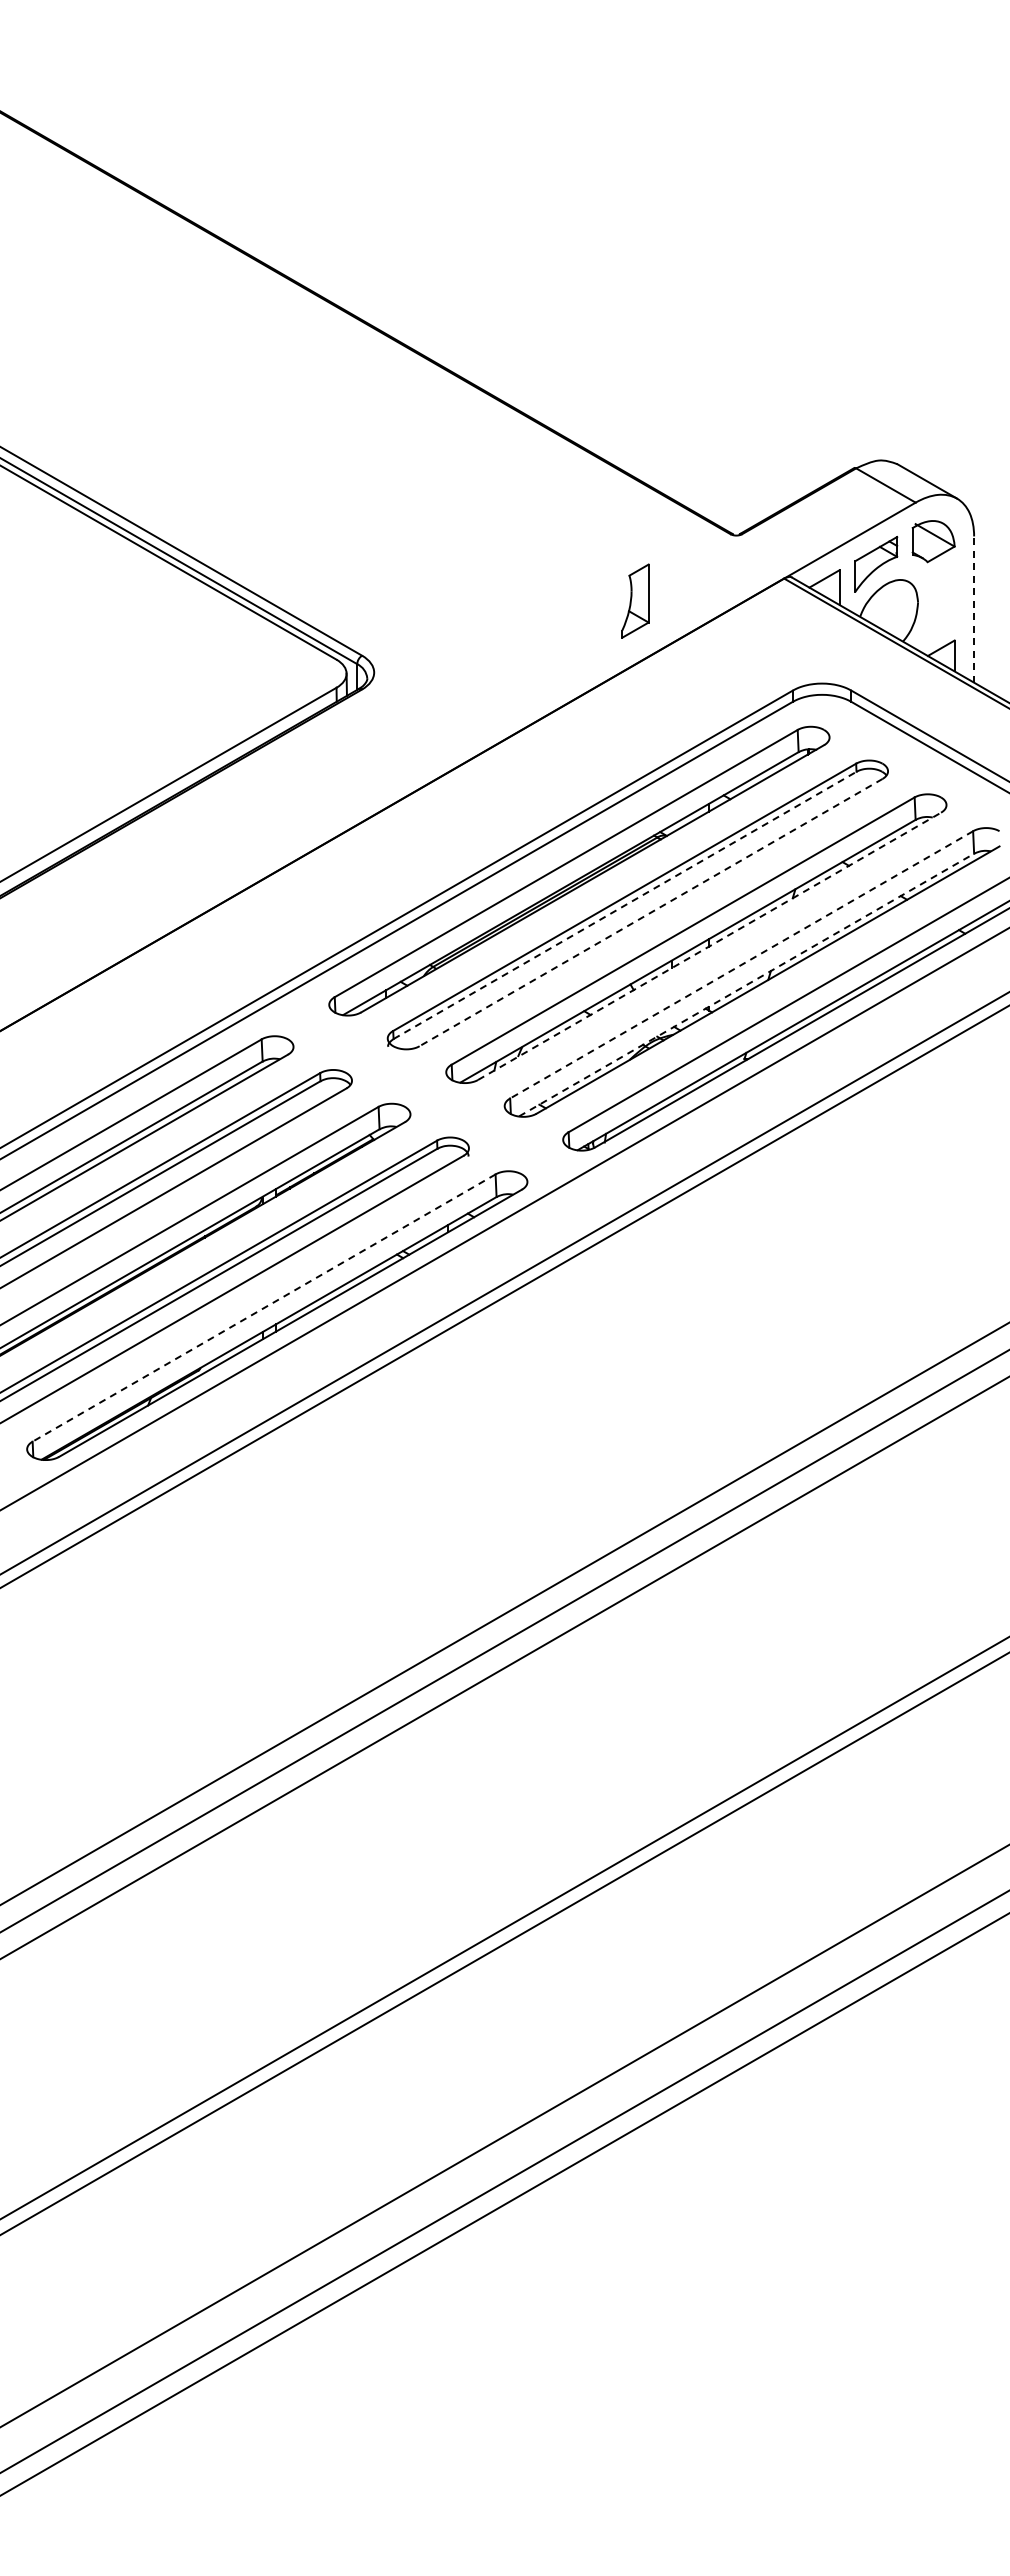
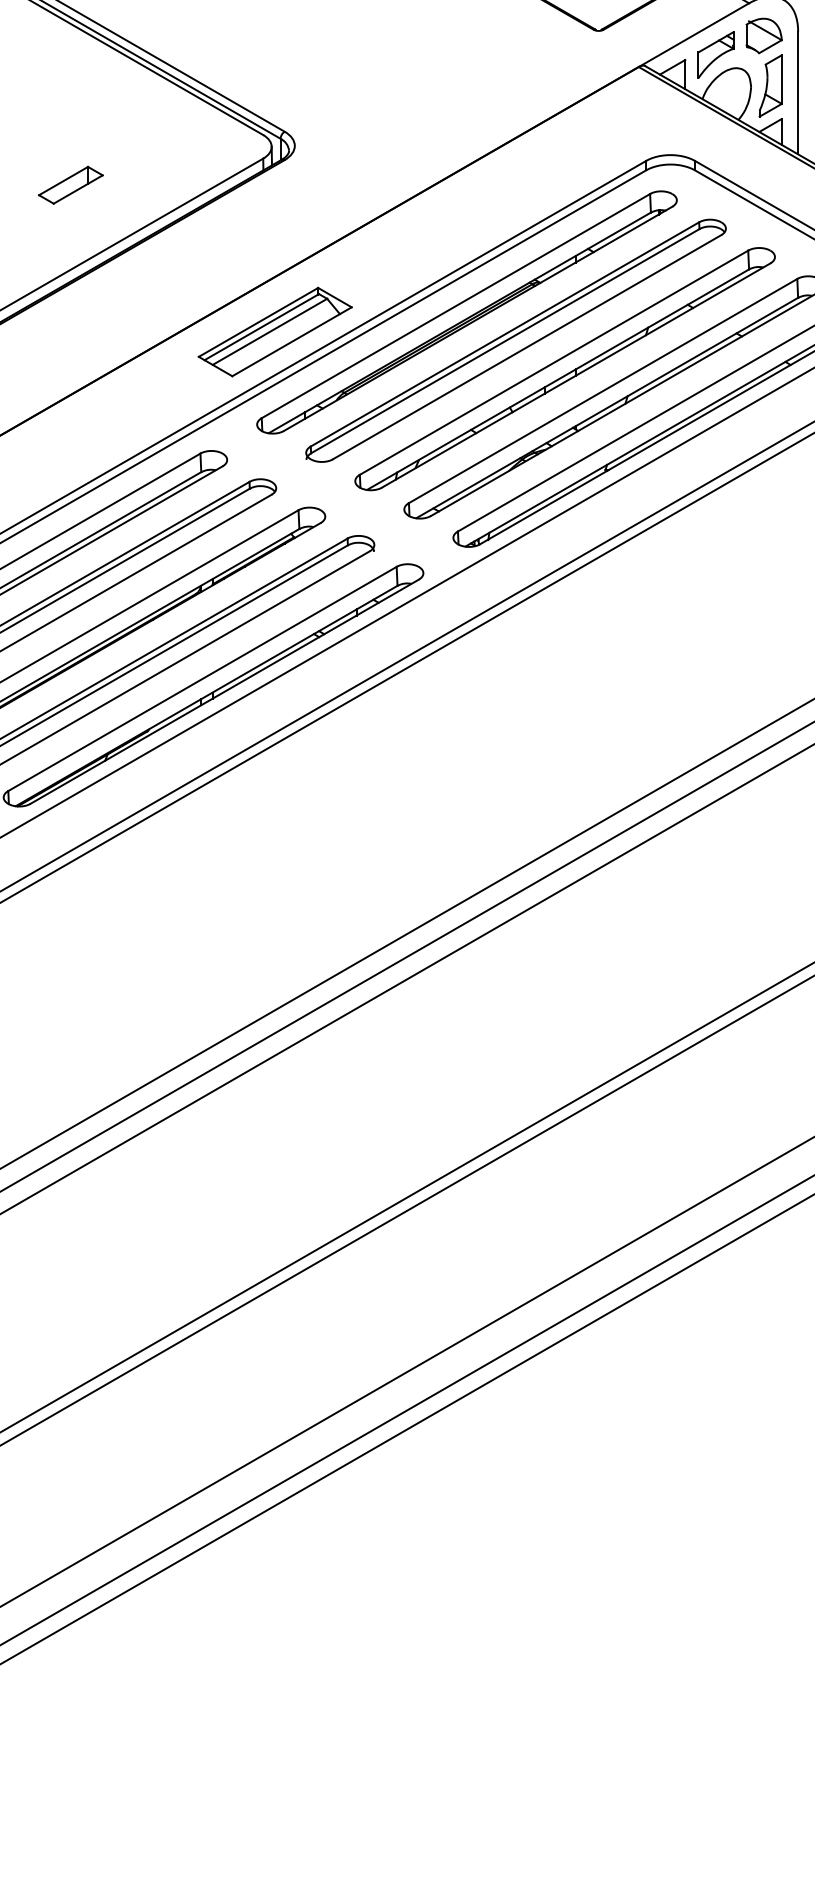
part: (635, 600) -> (770, 85), moved
line: (974, 609) -> (798, 92), dashed -> solid
part: (107, 719) -> (71, 185), added
part: (350, 894) -> (274, 332), added
line: (625, 905) -> (505, 341), dashed -> solid
line: (650, 912) -> (526, 347), dashed -> solid
line: (710, 946) -> (576, 375), dashed -> solid
line: (741, 965) -> (602, 391), dashed -> solid
line: (746, 985) -> (607, 408), dashed -> solid
line: (263, 1308) -> (201, 679), dashed -> solid

